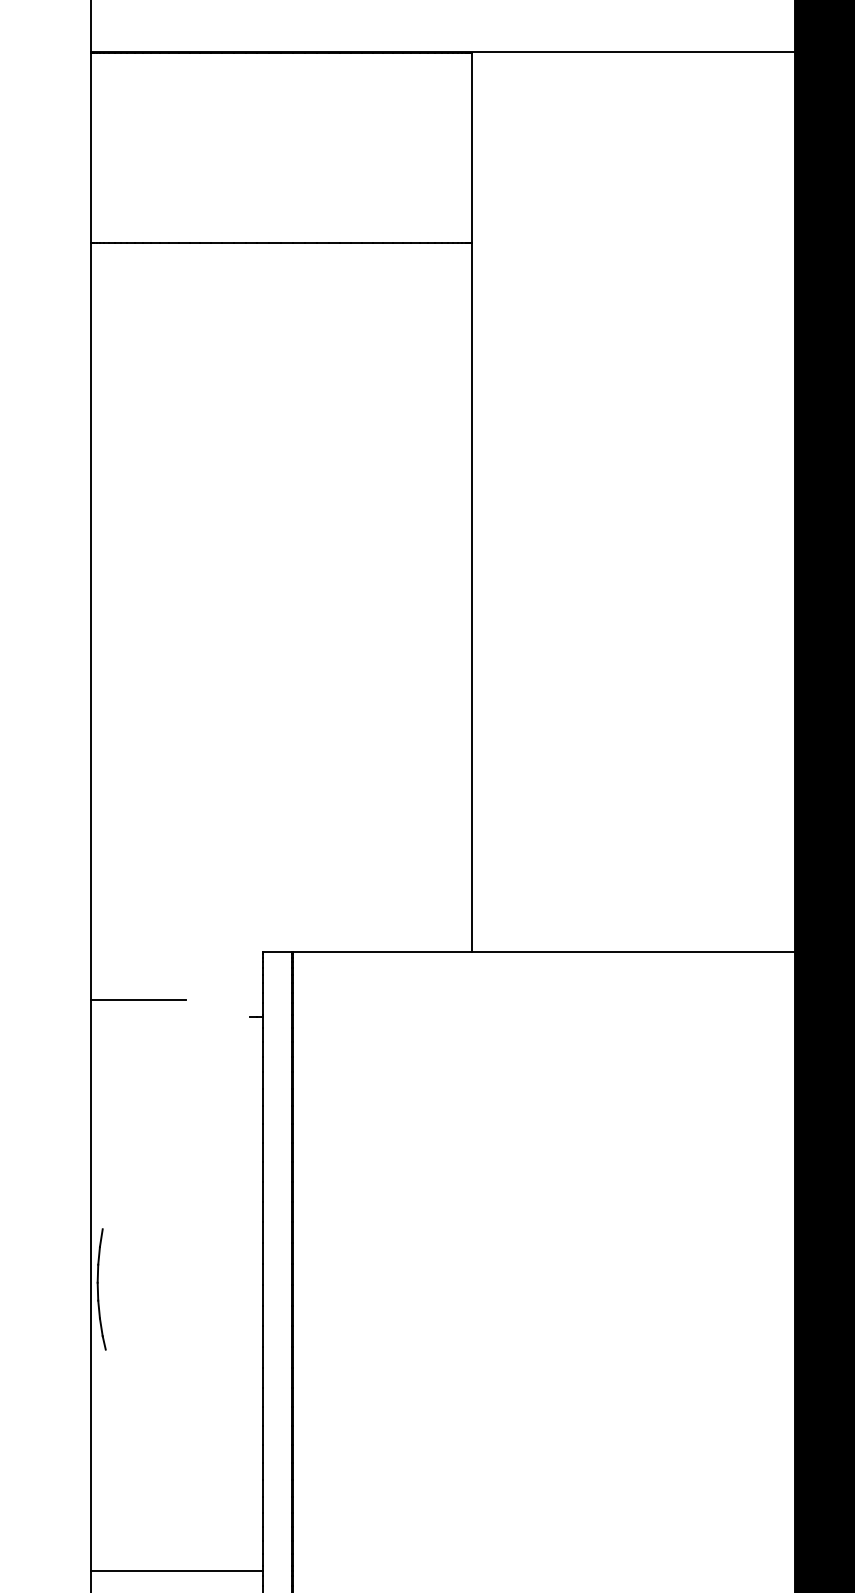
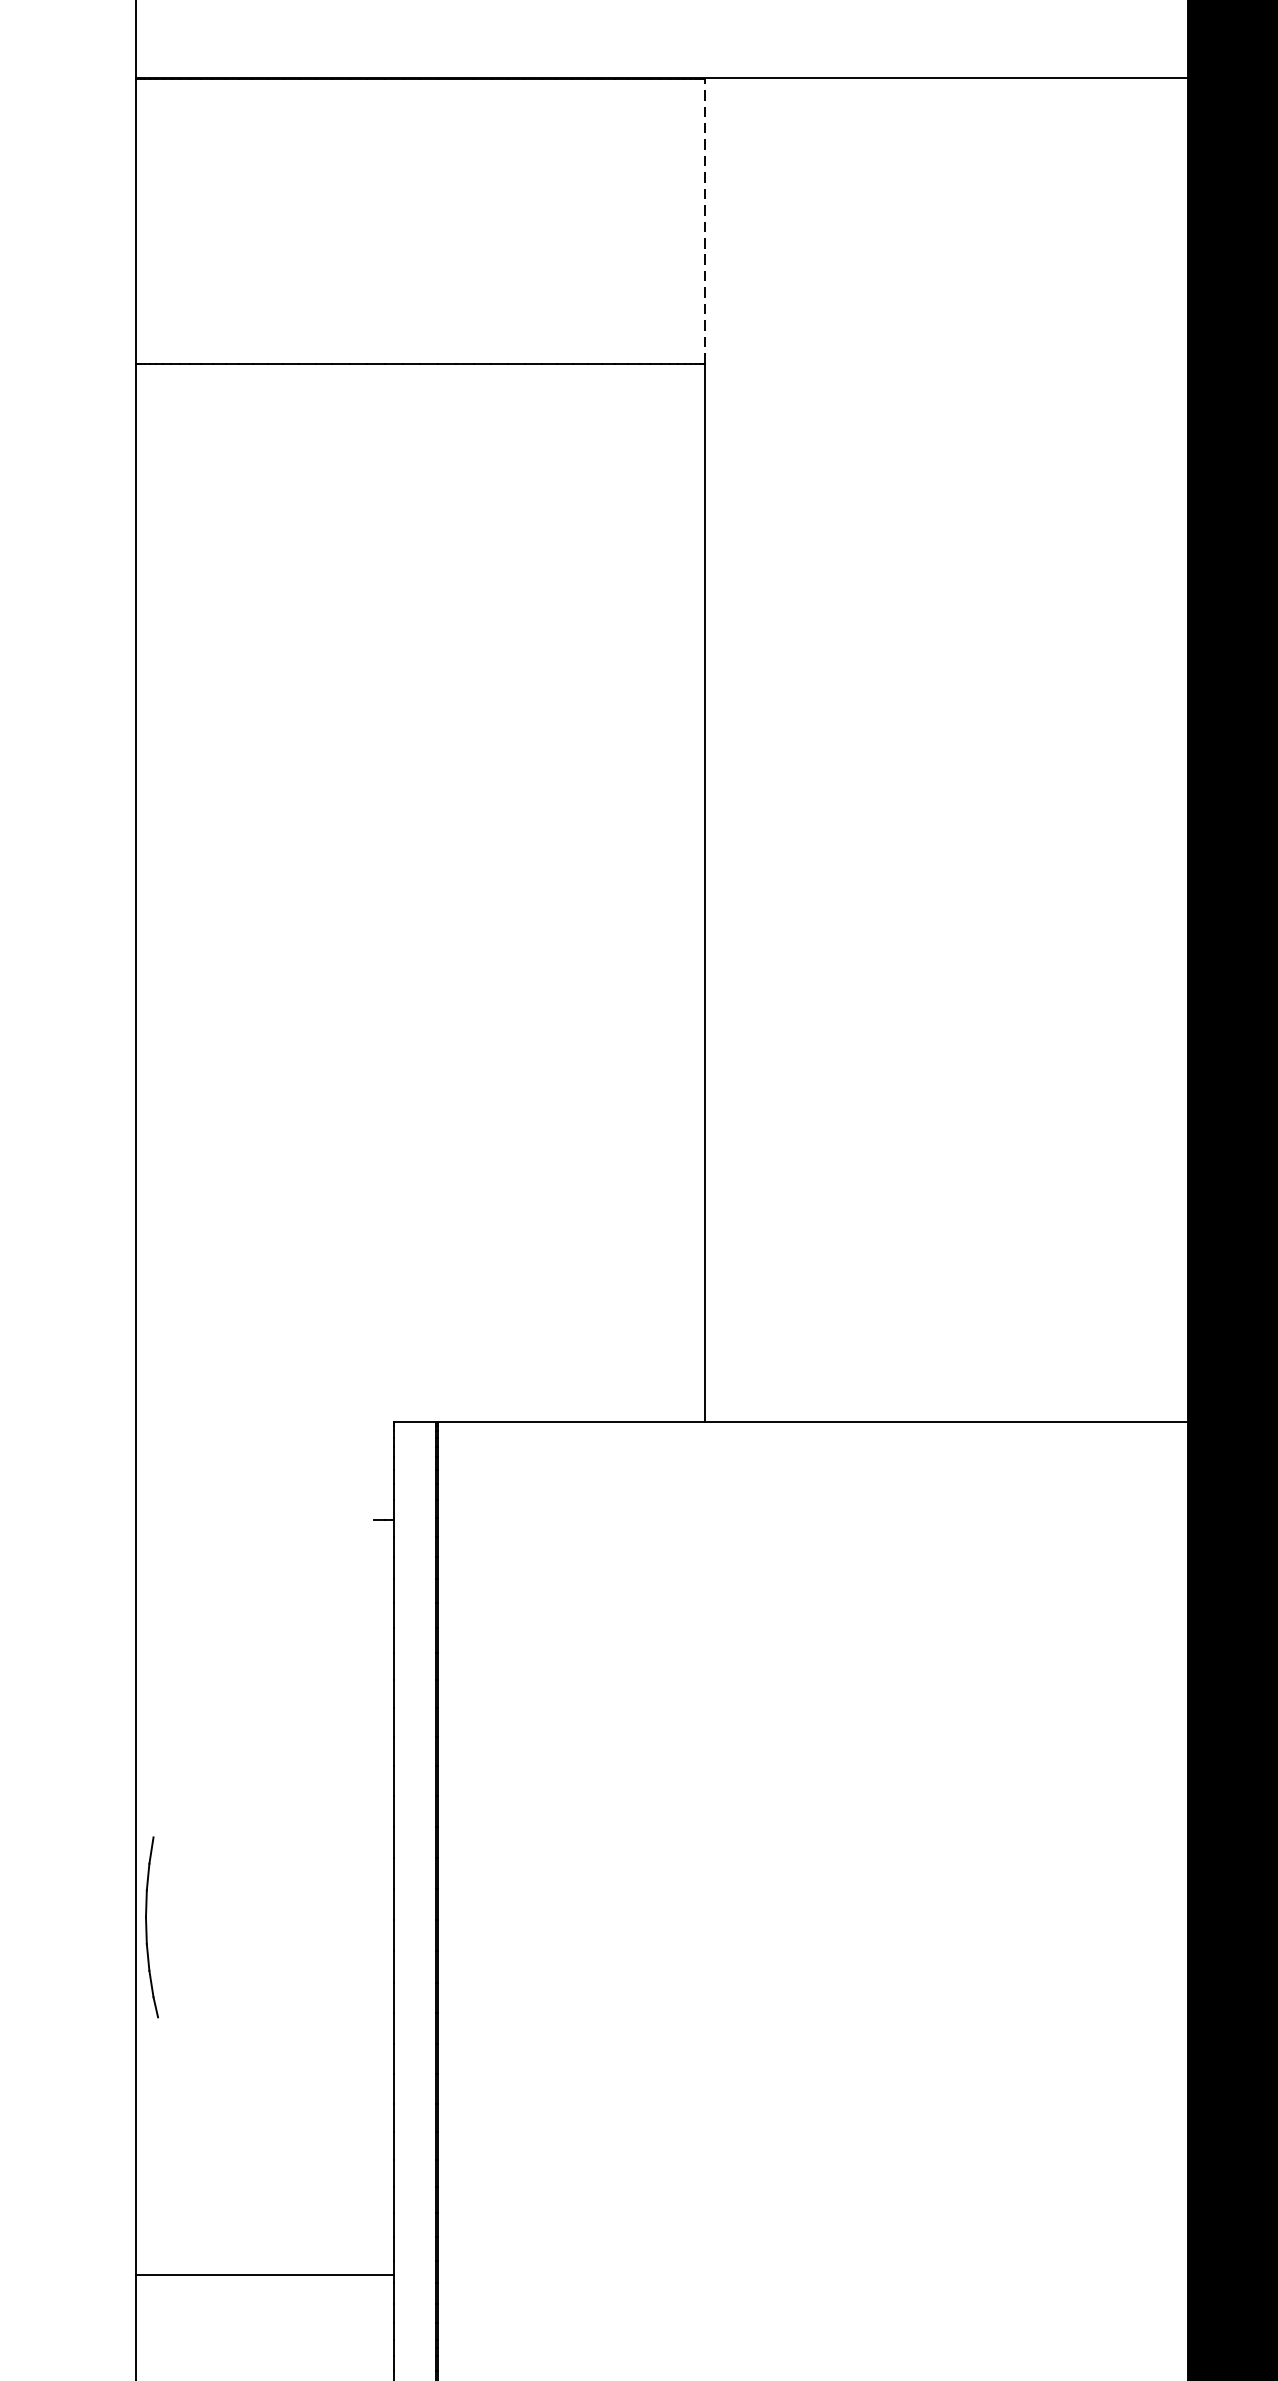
line: (471, 147) -> (704, 220), solid -> dashed
line: (137, 1000) -> (205, 1495), removed
line: (176, 1571) -> (263, 2275), moved

